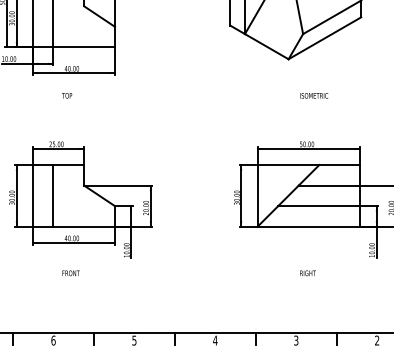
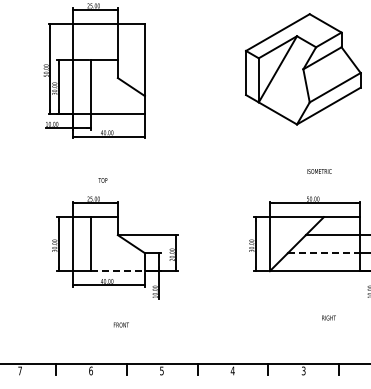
text: (66, 95) -> (102, 180), moved
text: (314, 95) -> (319, 171), moved
line: (319, 206) -> (324, 253), solid -> dashed
line: (84, 227) -> (118, 271), solid -> dashed
text: (70, 272) -> (120, 324), moved
text: (307, 272) -> (328, 317), moved

